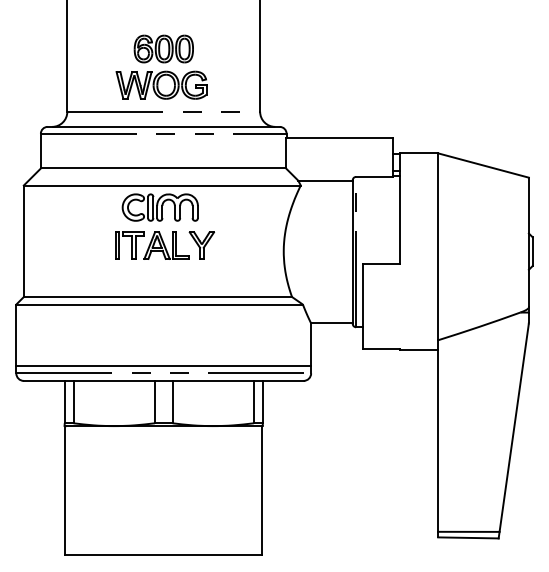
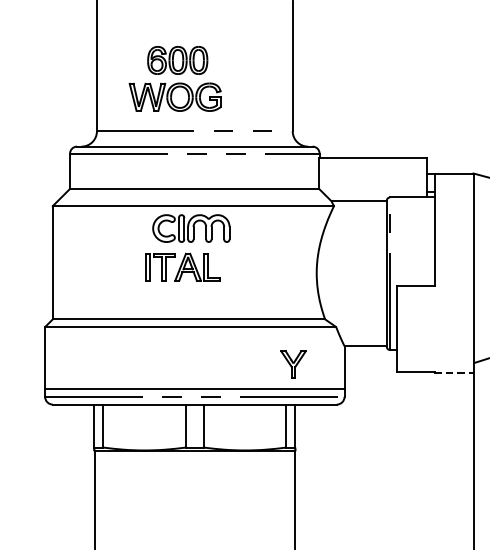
part: (161, 66) -> (175, 78), moved
part: (201, 245) -> (293, 364), moved
line: (419, 349) -> (454, 372), solid -> dashed

